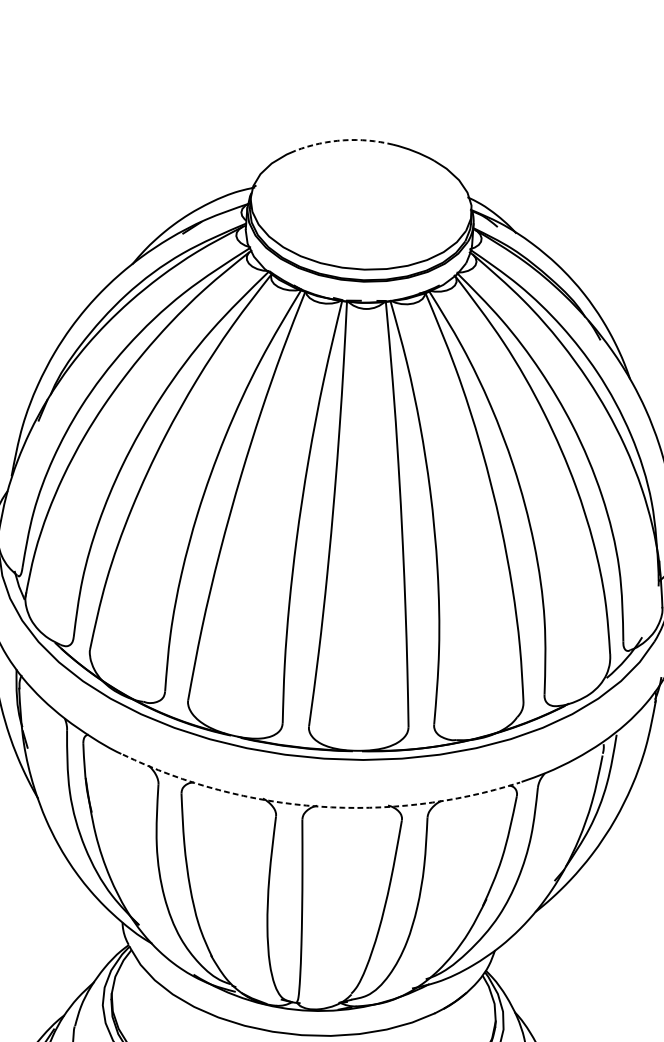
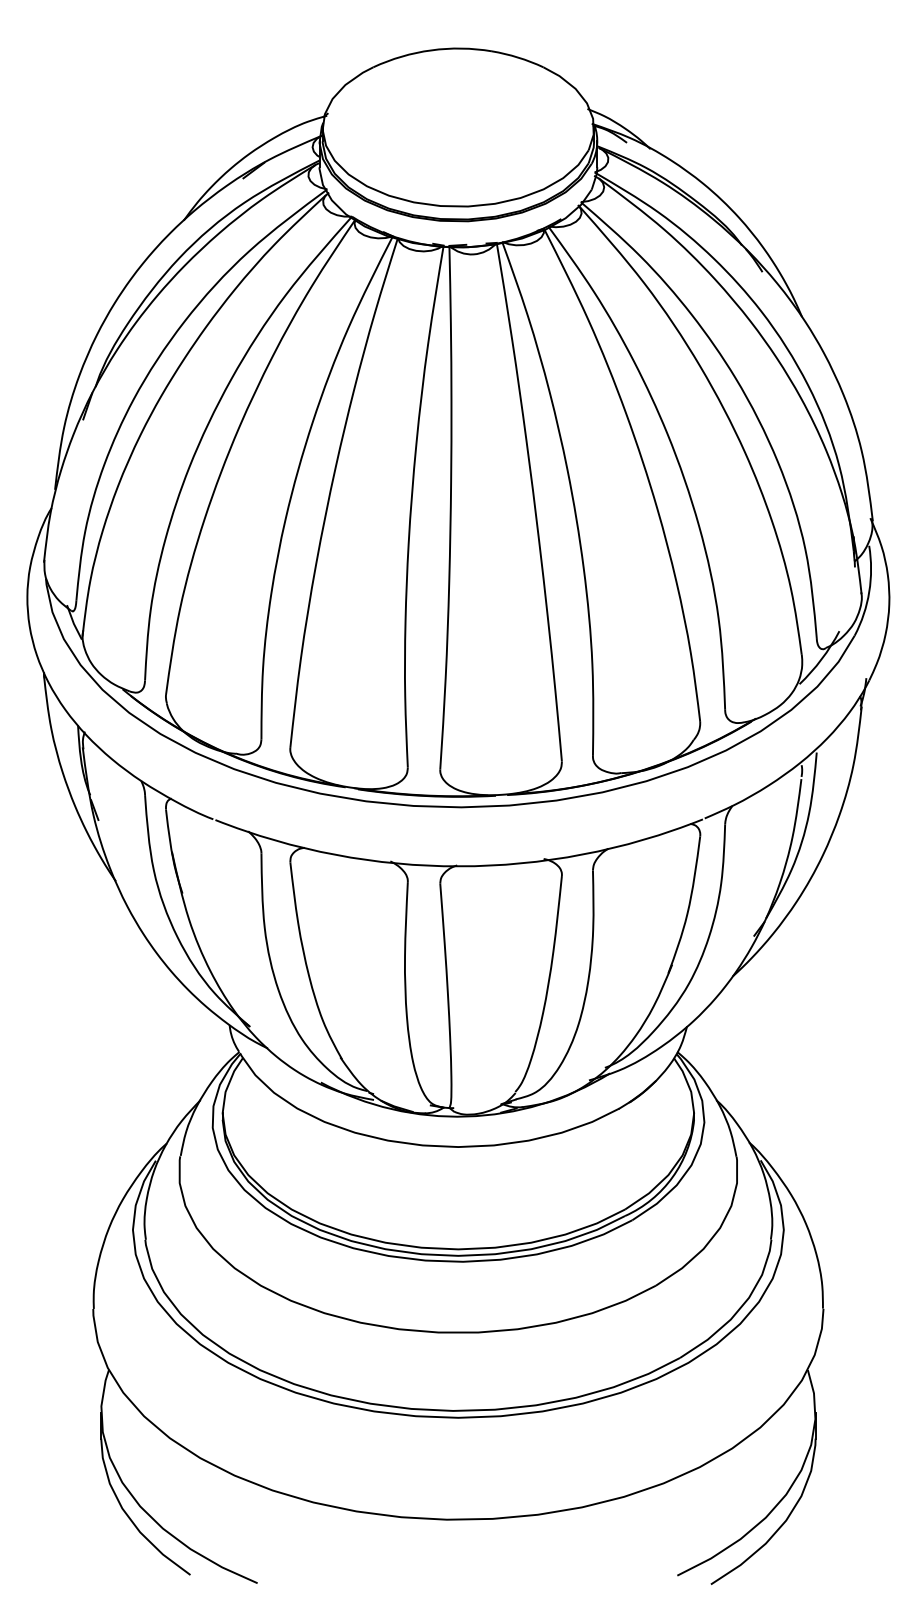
arc: (343, 140) -> (431, 50), dashed -> solid
arc: (319, 806) -> (459, 866), dashed -> solid

